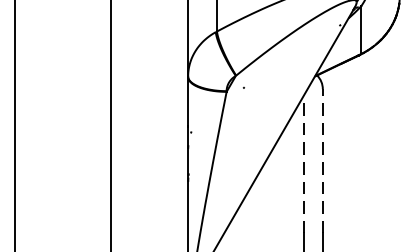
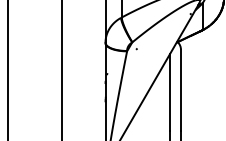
line: (323, 159) -> (181, 89), dashed -> solid
line: (304, 163) -> (170, 91), dashed -> solid

